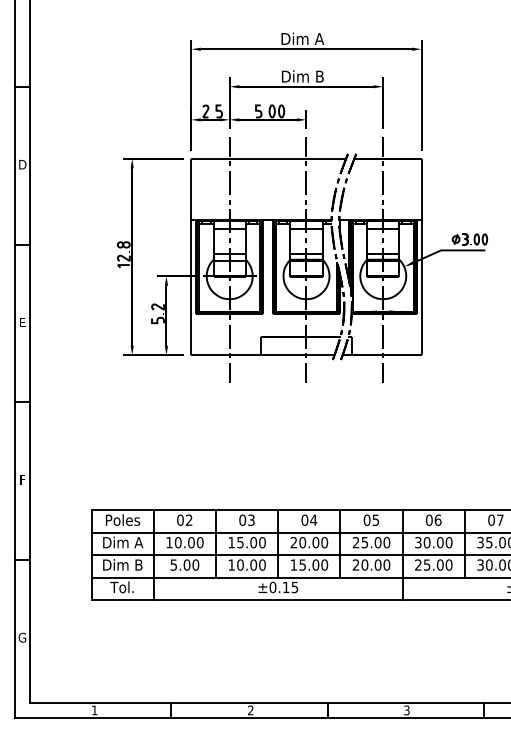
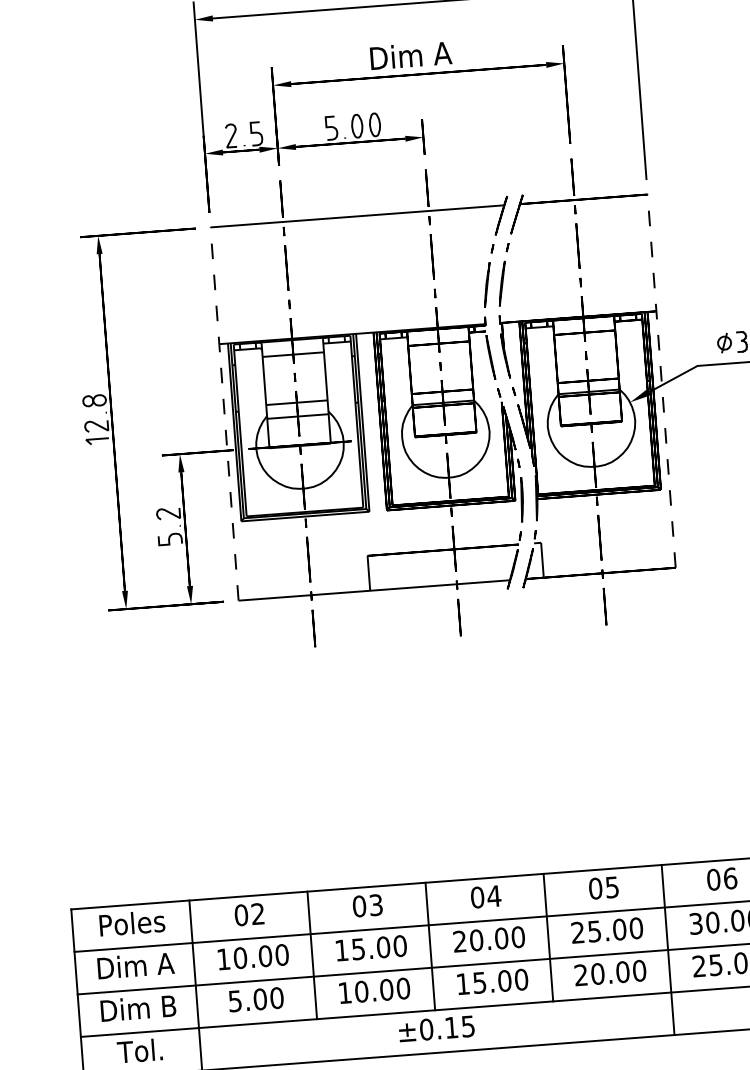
text: (319, 76) -> (441, 53), Dim B -> Dim A
line: (191, 256) -> (224, 413), solid -> dashed
line: (421, 256) -> (661, 380), solid -> dashed

